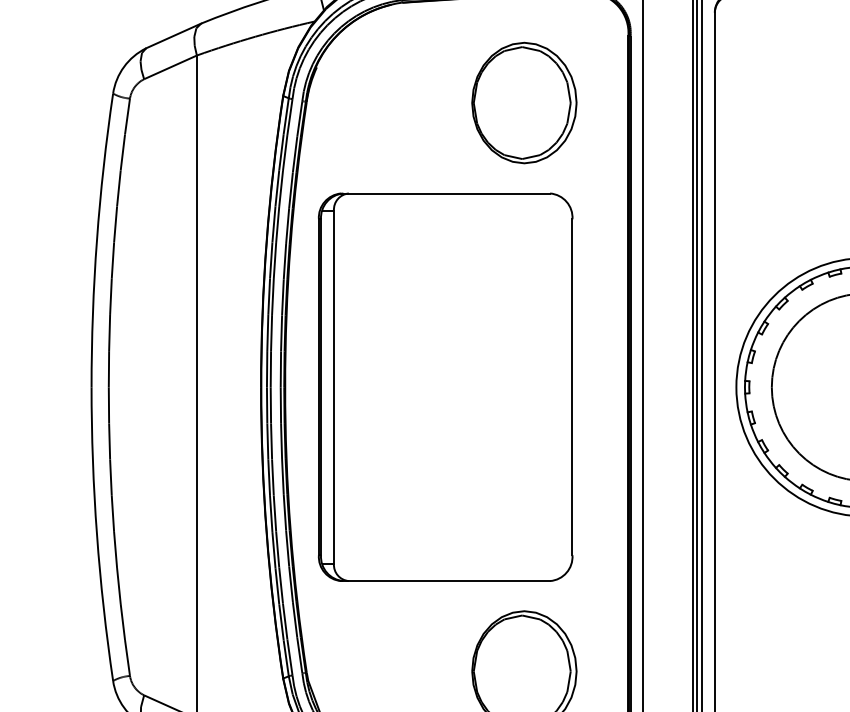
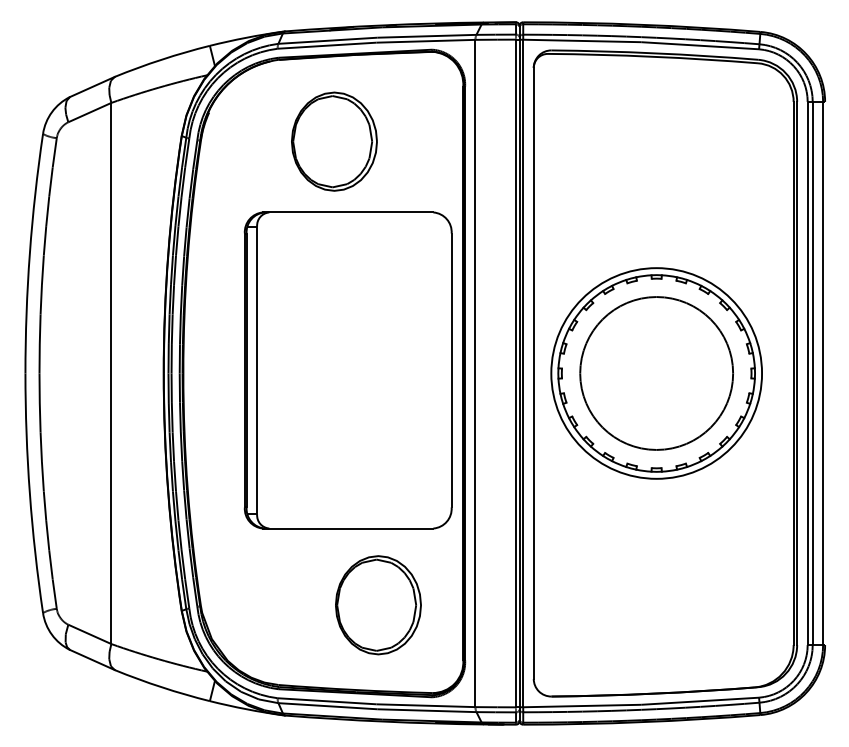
part: (524, 102) -> (334, 141), moved
part: (444, 387) -> (347, 370), moved

